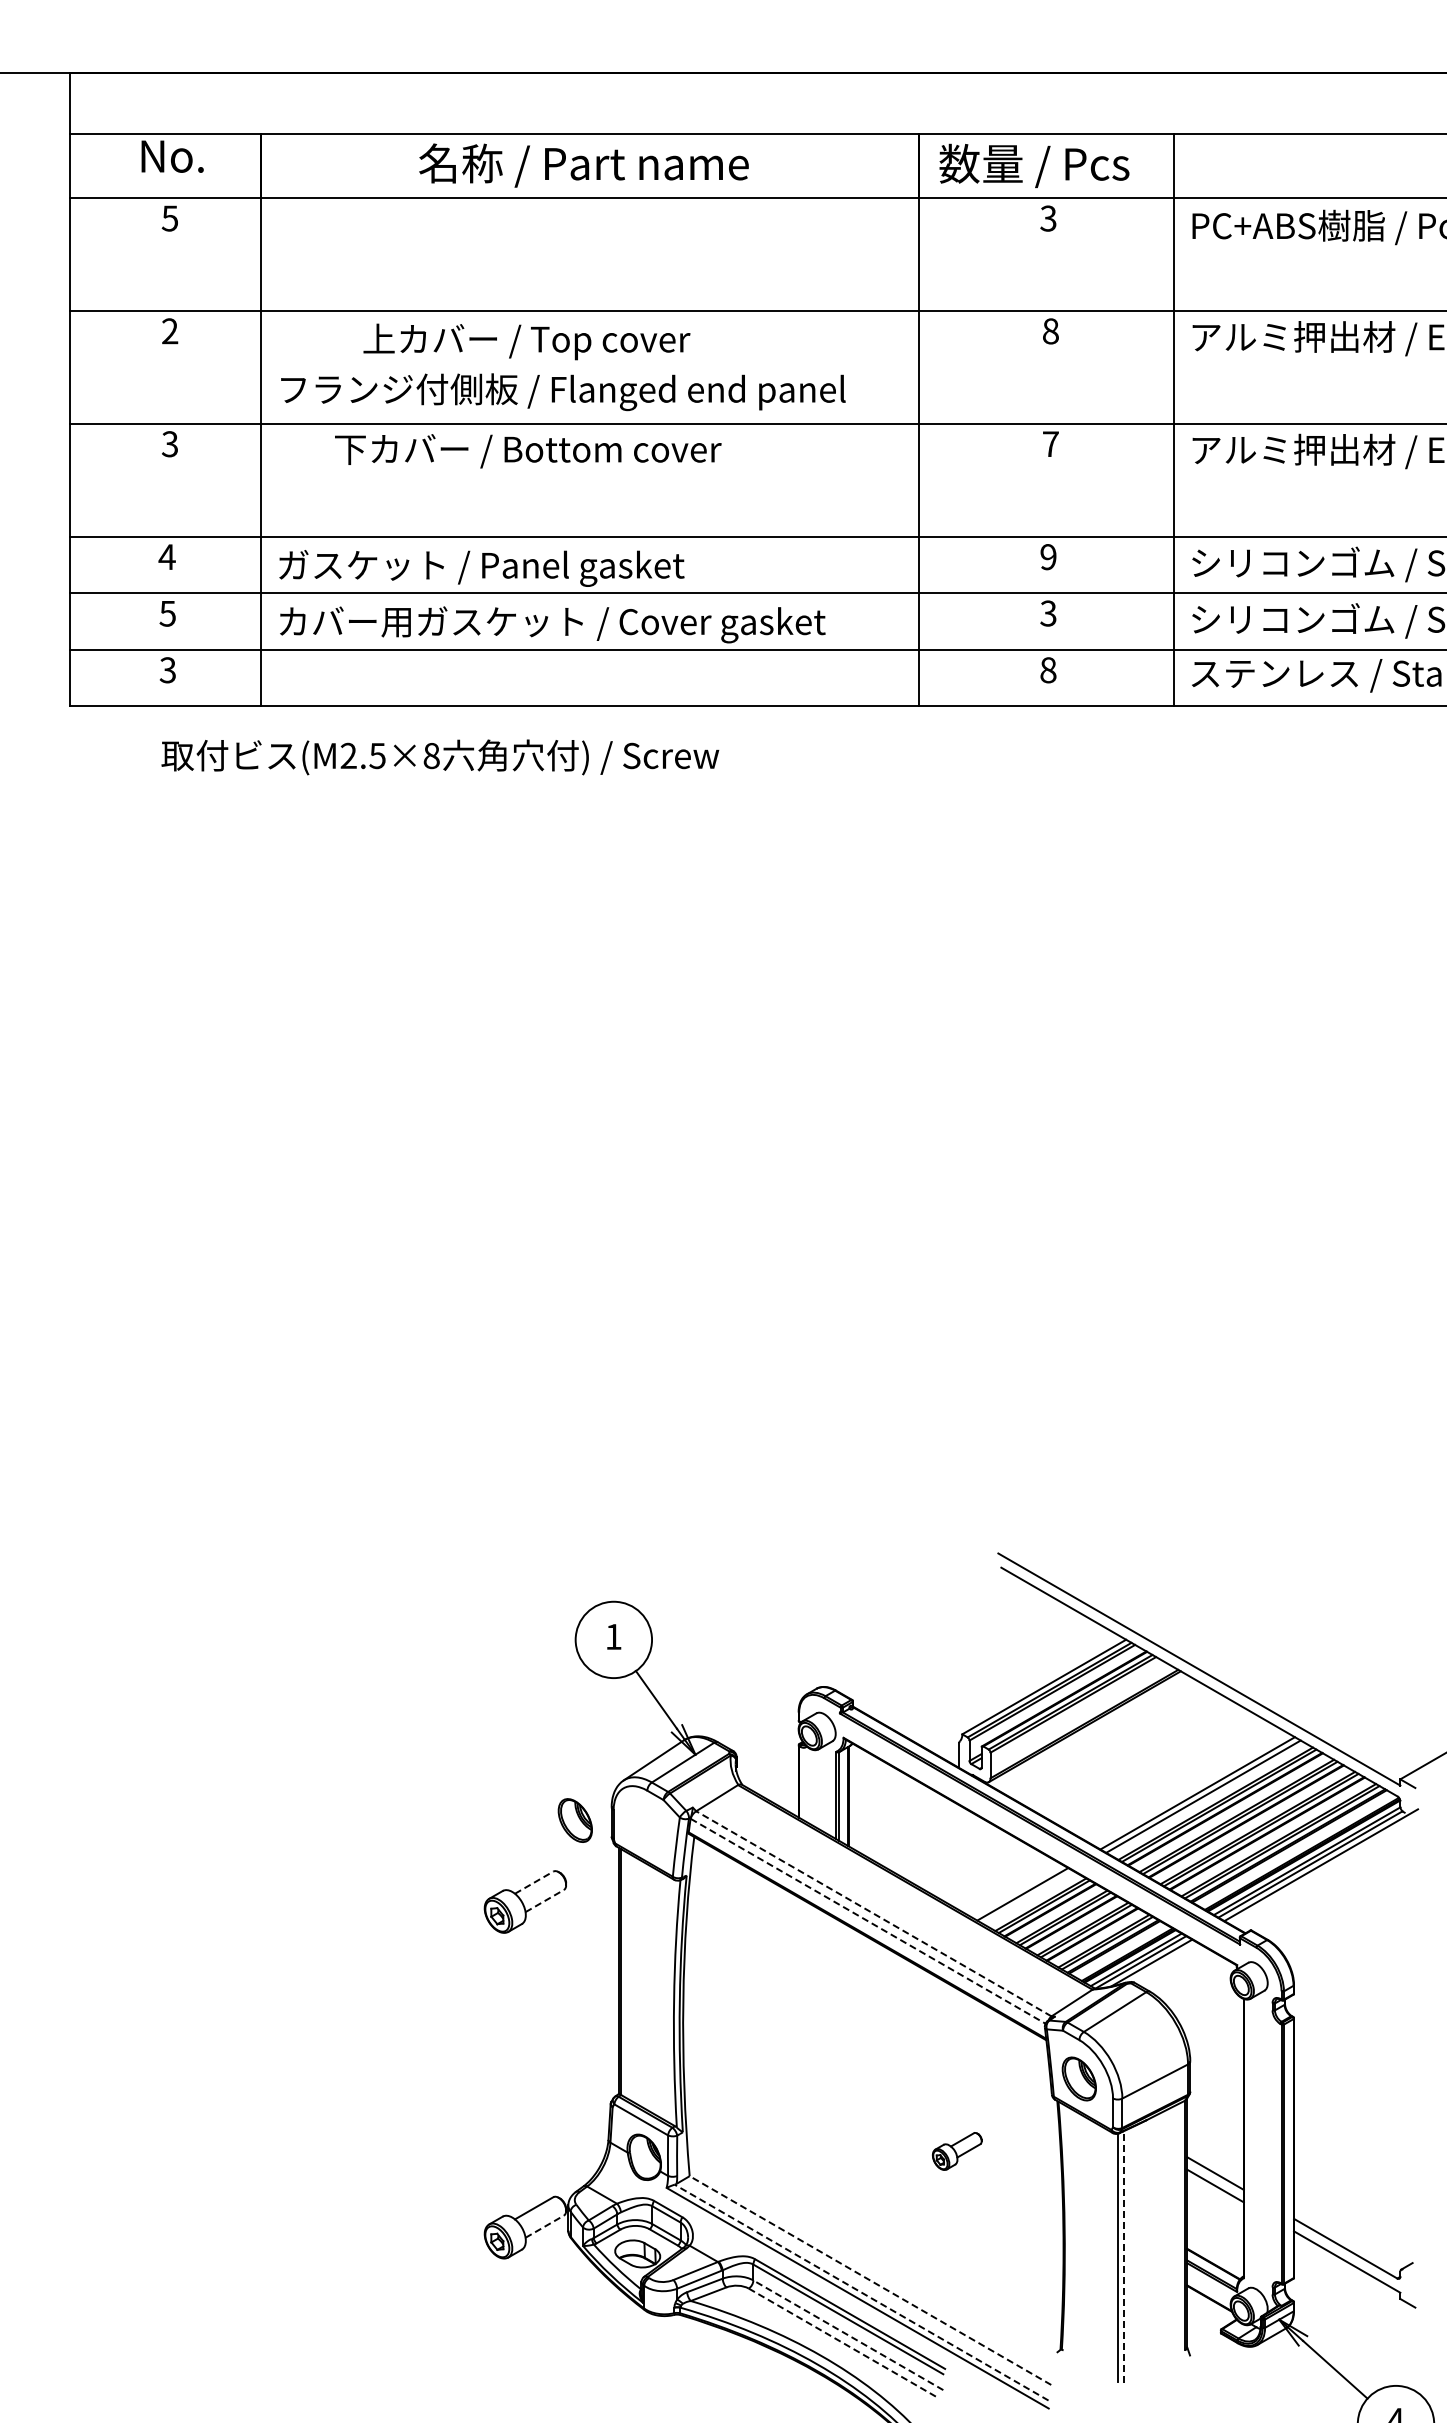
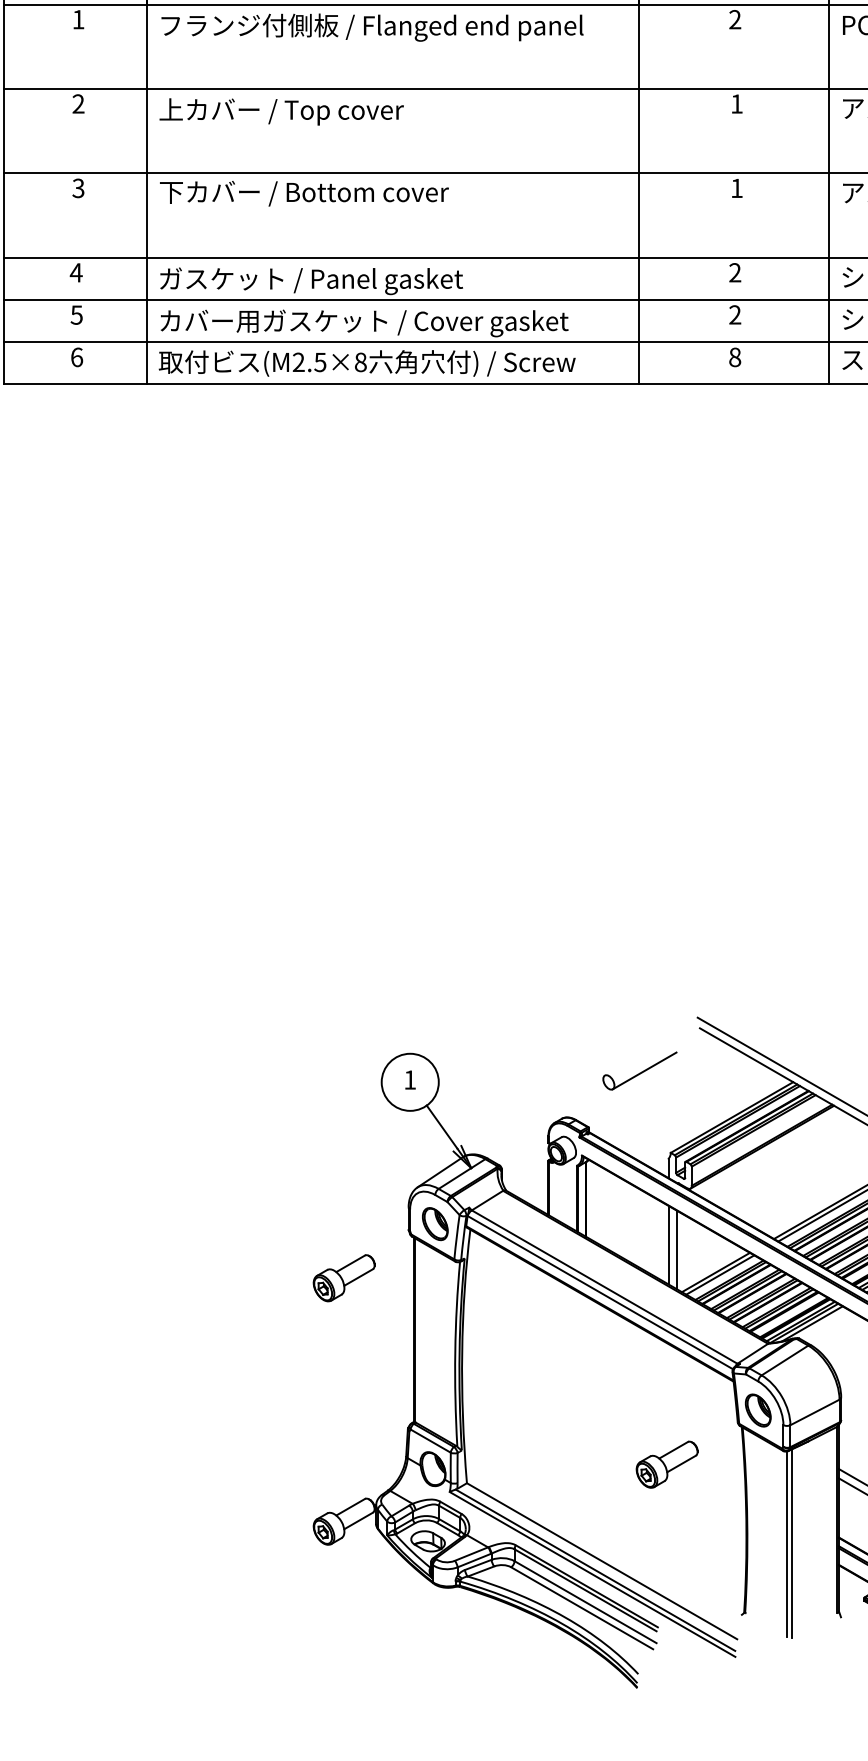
text: (169, 218) -> (78, 19), 5 -> 1
text: (1048, 218) -> (735, 19), 3 -> 2
text: (1050, 331) -> (736, 104), 8 -> 1
text: (526, 341) -> (281, 111), moved
text: (563, 392) -> (372, 27), moved
text: (1050, 443) -> (736, 187), 7 -> 1
text: (528, 451) -> (304, 193), moved
text: (1048, 557) -> (735, 273), 9 -> 2
text: (1048, 613) -> (735, 314), 3 -> 2
text: (167, 670) -> (76, 357), 3 -> 6
text: (440, 757) -> (367, 363), moved
part: (920, 1624) -> (639, 1070), added
part: (574, 1820) -> (434, 1224), moved
line: (959, 1857) -> (668, 1244), added
line: (970, 1863) -> (676, 1249), added
line: (534, 1882) -> (350, 1263), dashed -> solid
line: (1028, 1897) -> (720, 1274), added
line: (545, 1900) -> (359, 1277), dashed -> solid
line: (873, 1913) -> (604, 1286), dashed -> solid
line: (868, 1921) -> (600, 1292), dashed -> solid
part: (956, 2151) -> (666, 1464), size x1.67
line: (545, 2226) -> (359, 1520), dashed -> solid
line: (1123, 2256) -> (791, 1543), dashed -> solid
line: (870, 2280) -> (602, 1561), dashed -> solid
line: (861, 2292) -> (595, 1570), dashed -> solid
line: (848, 2335) -> (585, 1602), dashed -> solid
line: (843, 2343) -> (581, 1608), dashed -> solid

